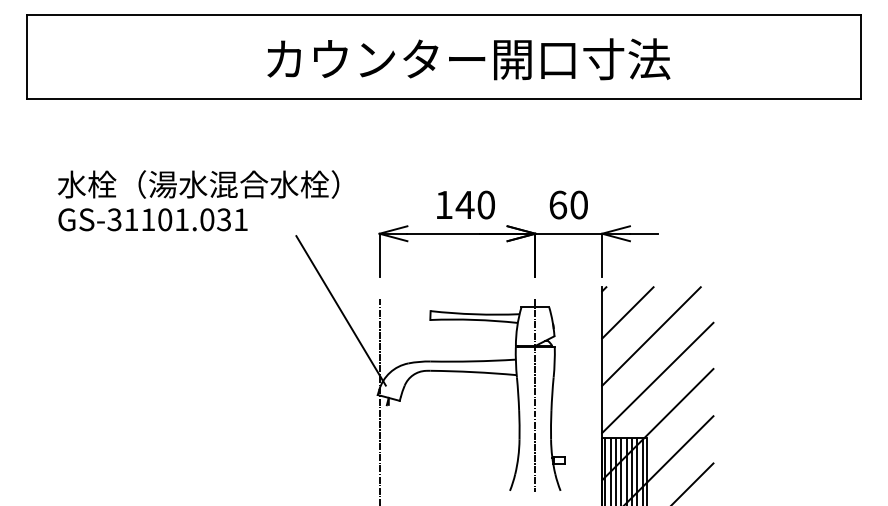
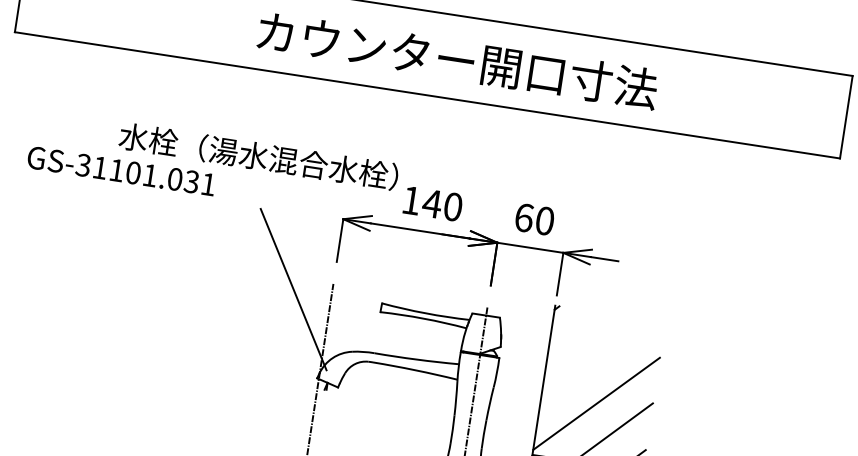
text: (198, 184) -> (258, 156), moved
line: (627, 312) -> (576, 334), removed
line: (651, 336) -> (596, 361), removed

